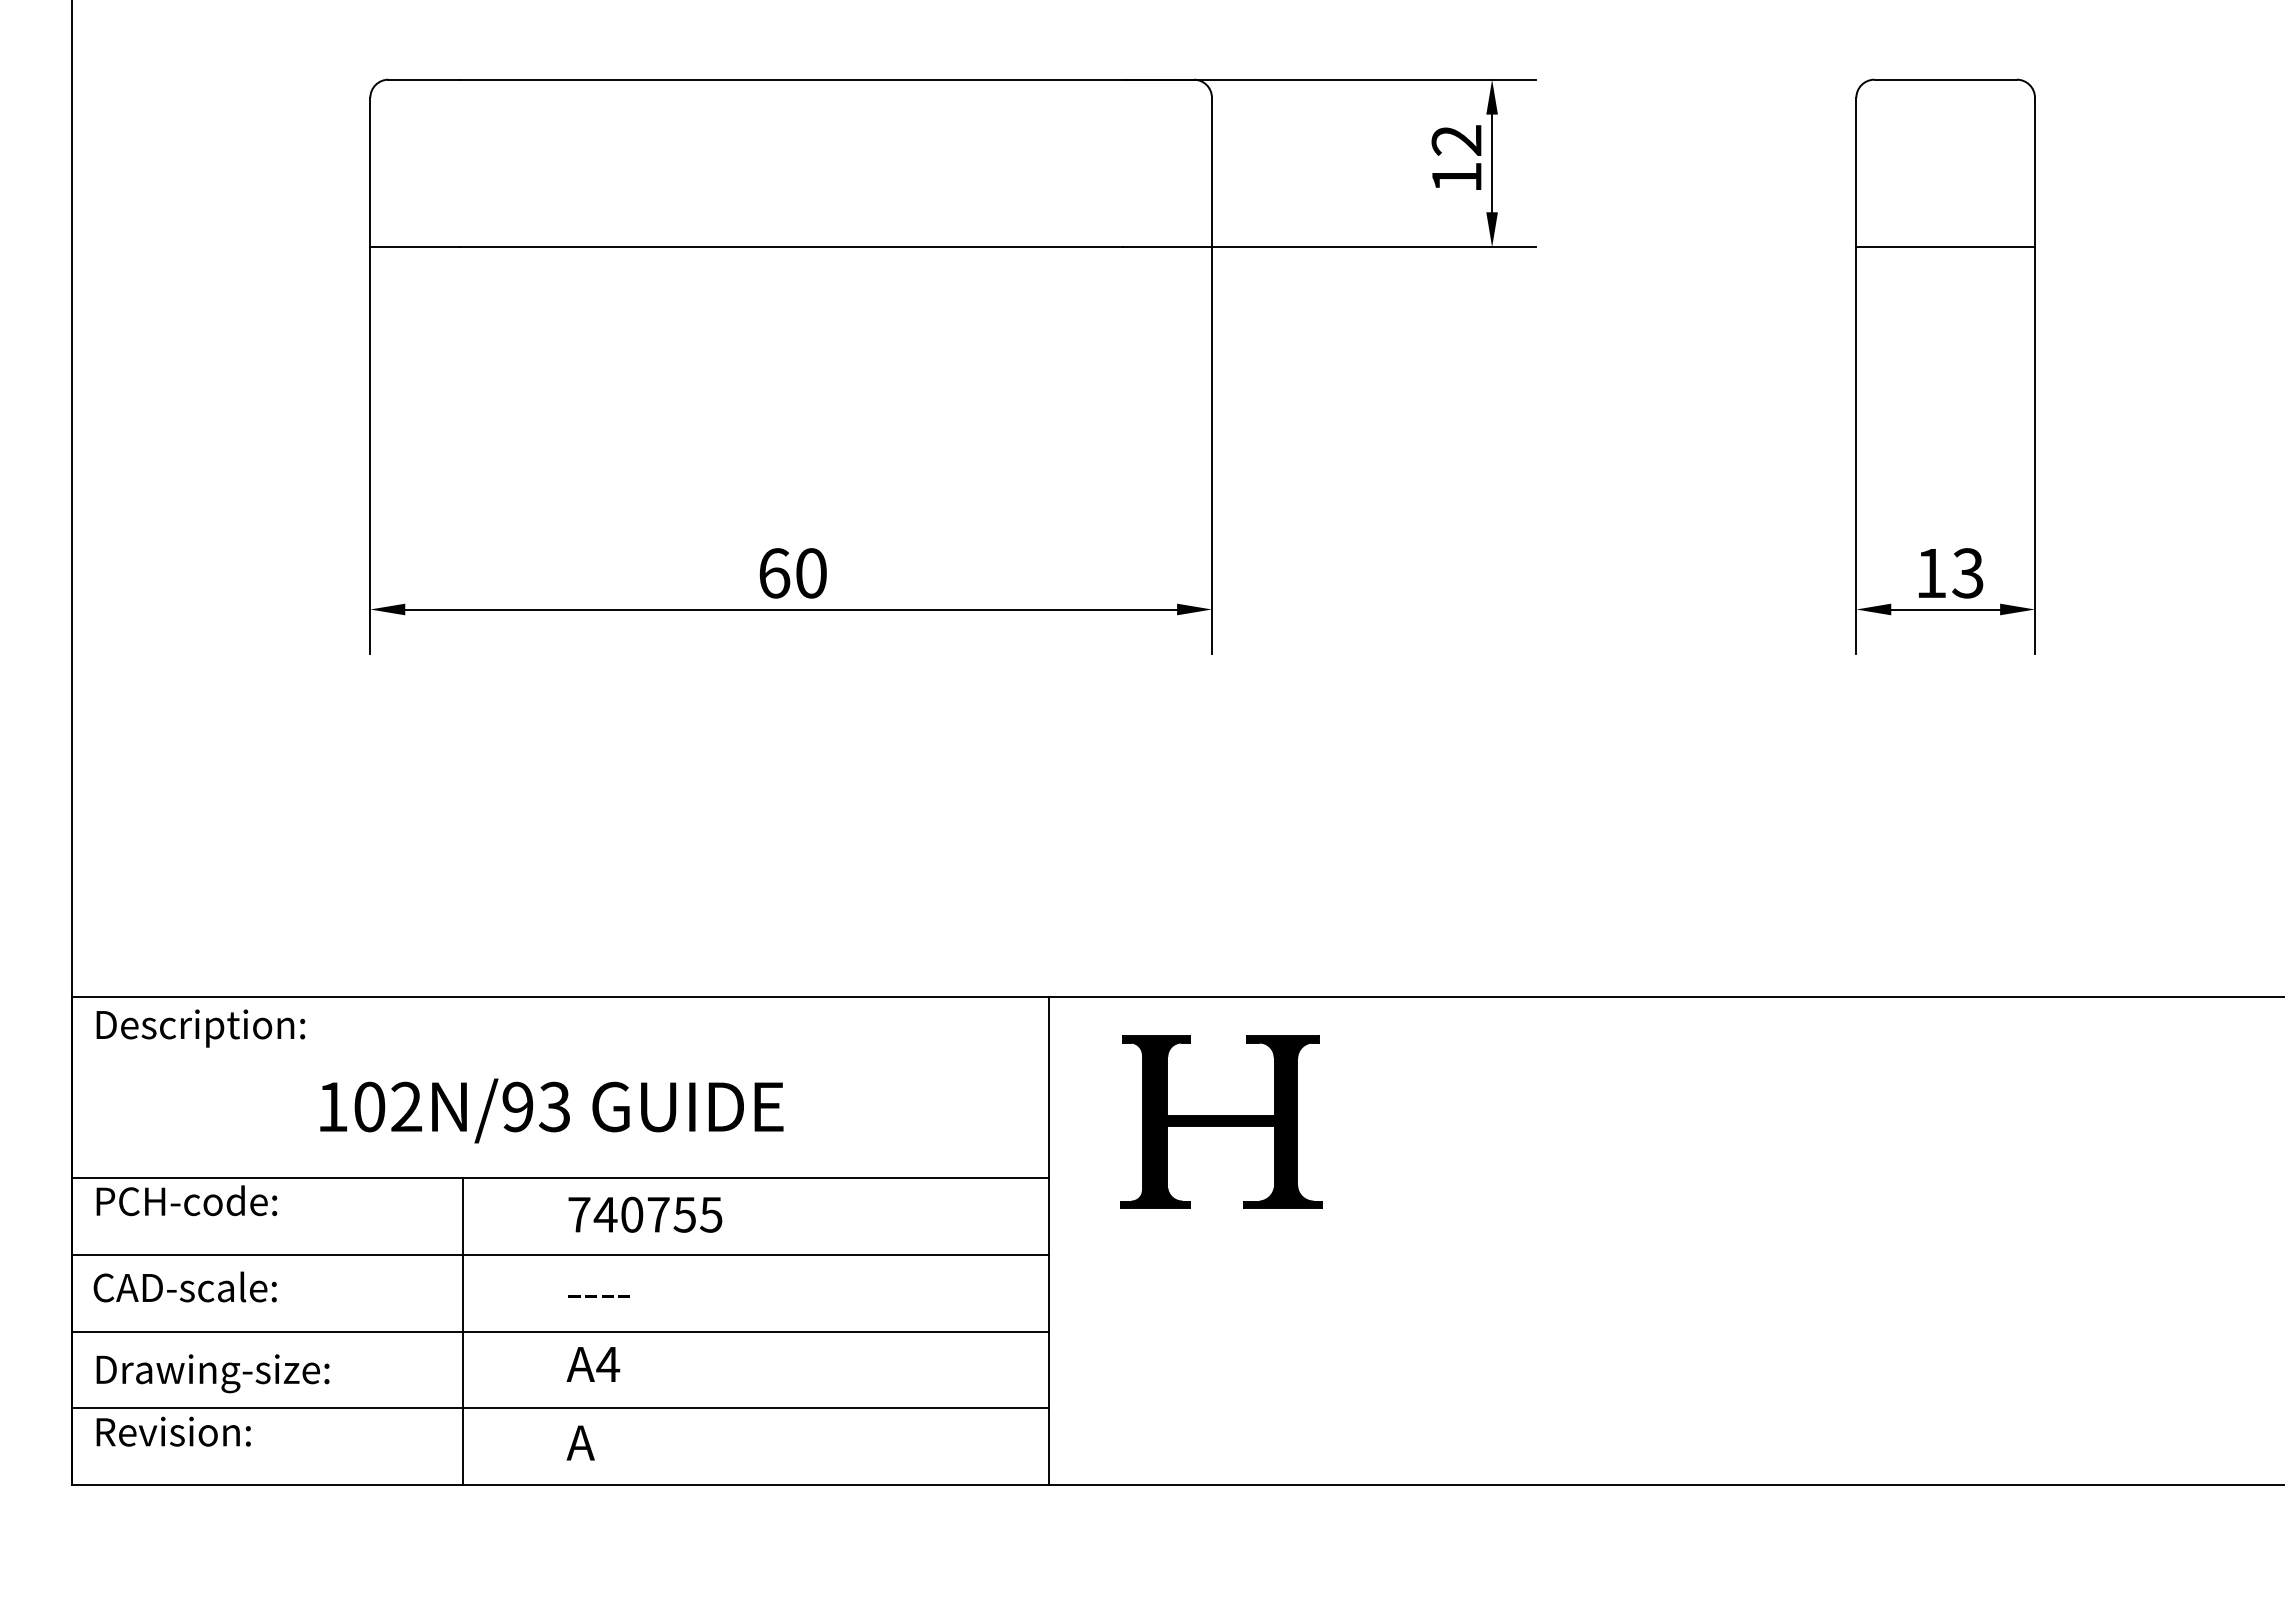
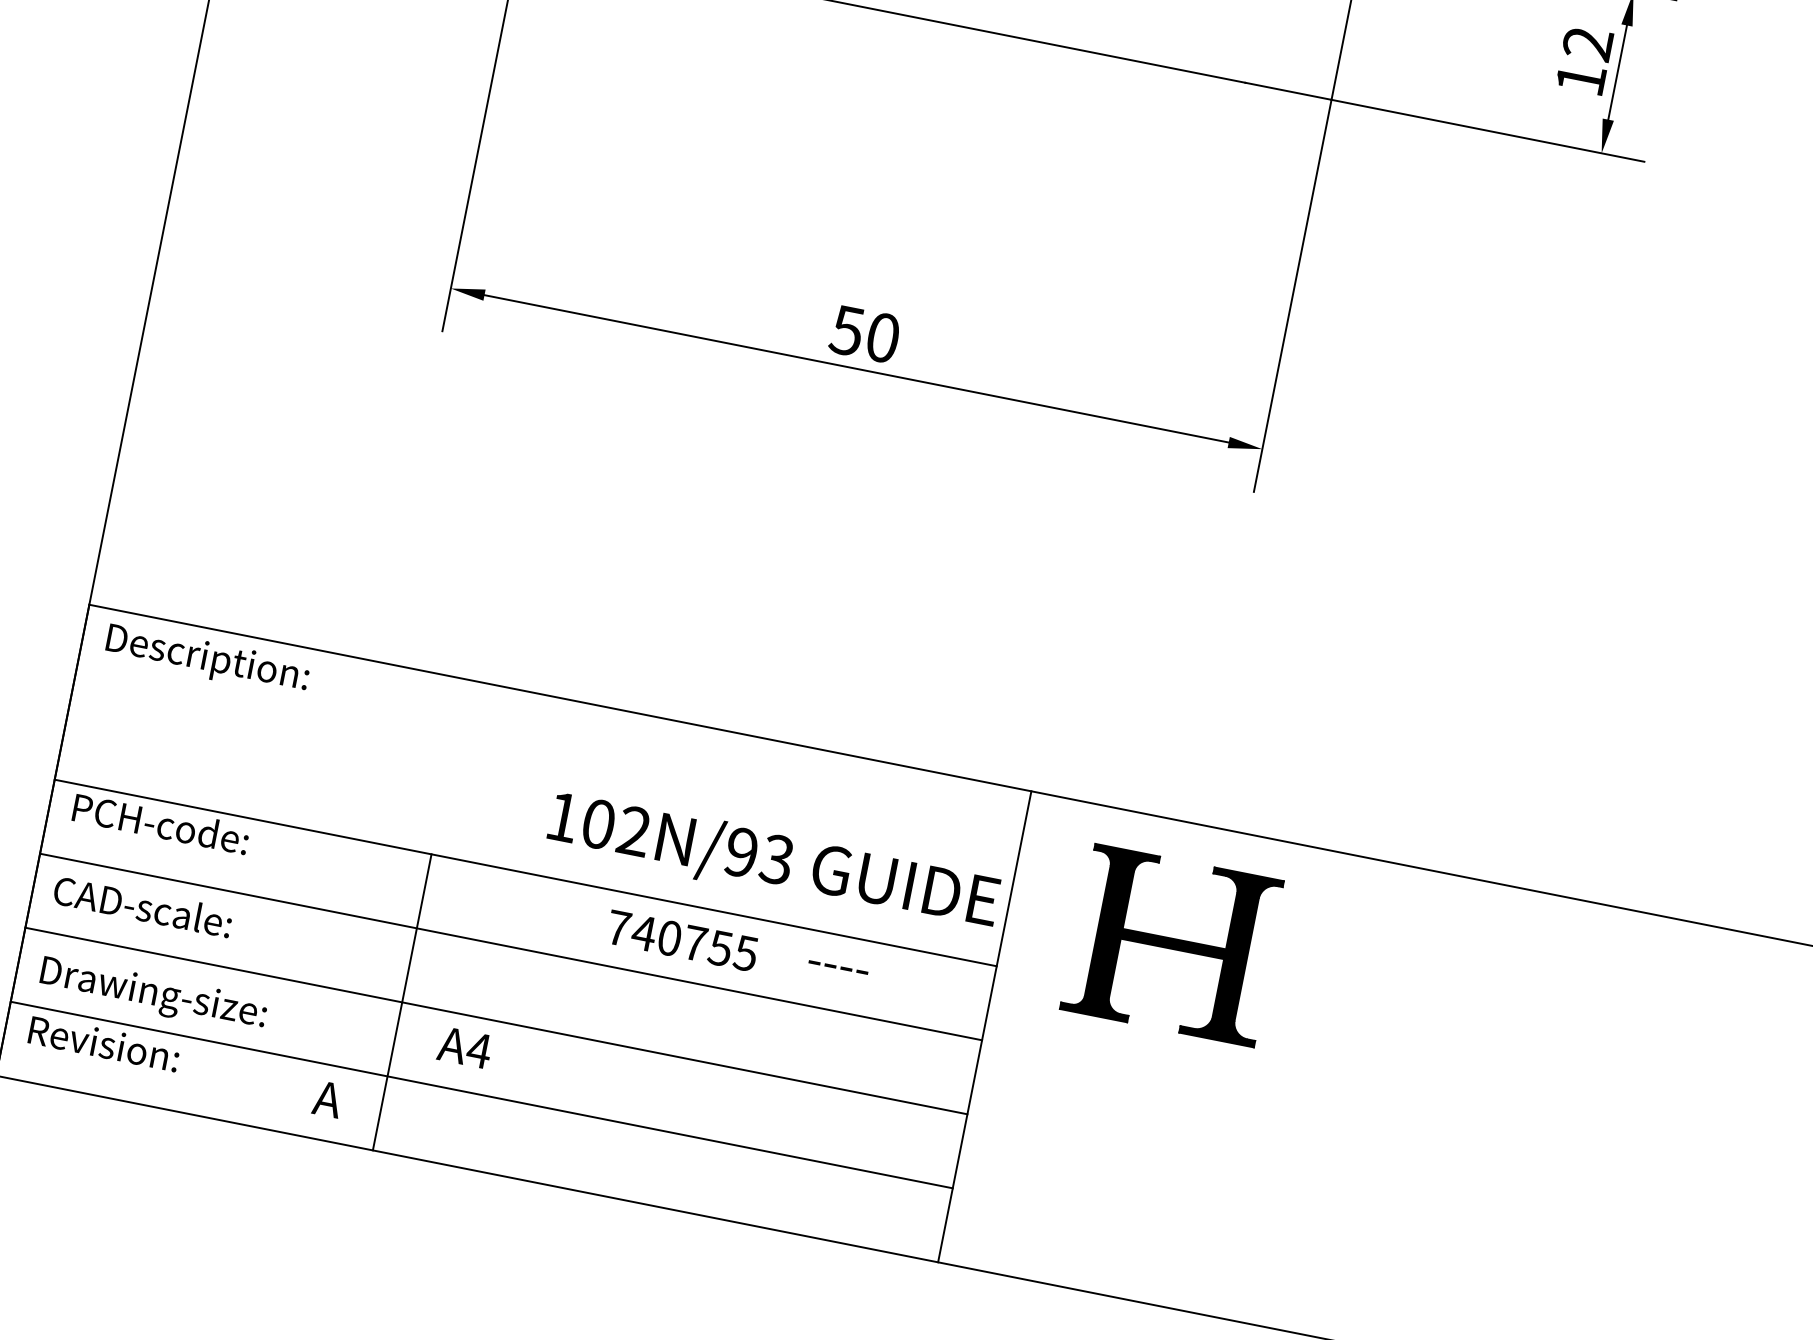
text: (774, 573) -> (847, 330), 60 -> 50
text: (551, 1110) -> (773, 862), moved
text: (645, 1214) -> (682, 940), moved
text: (598, 1296) -> (837, 967), moved
text: (593, 1364) -> (465, 1047), moved
text: (580, 1442) -> (327, 1098), moved

